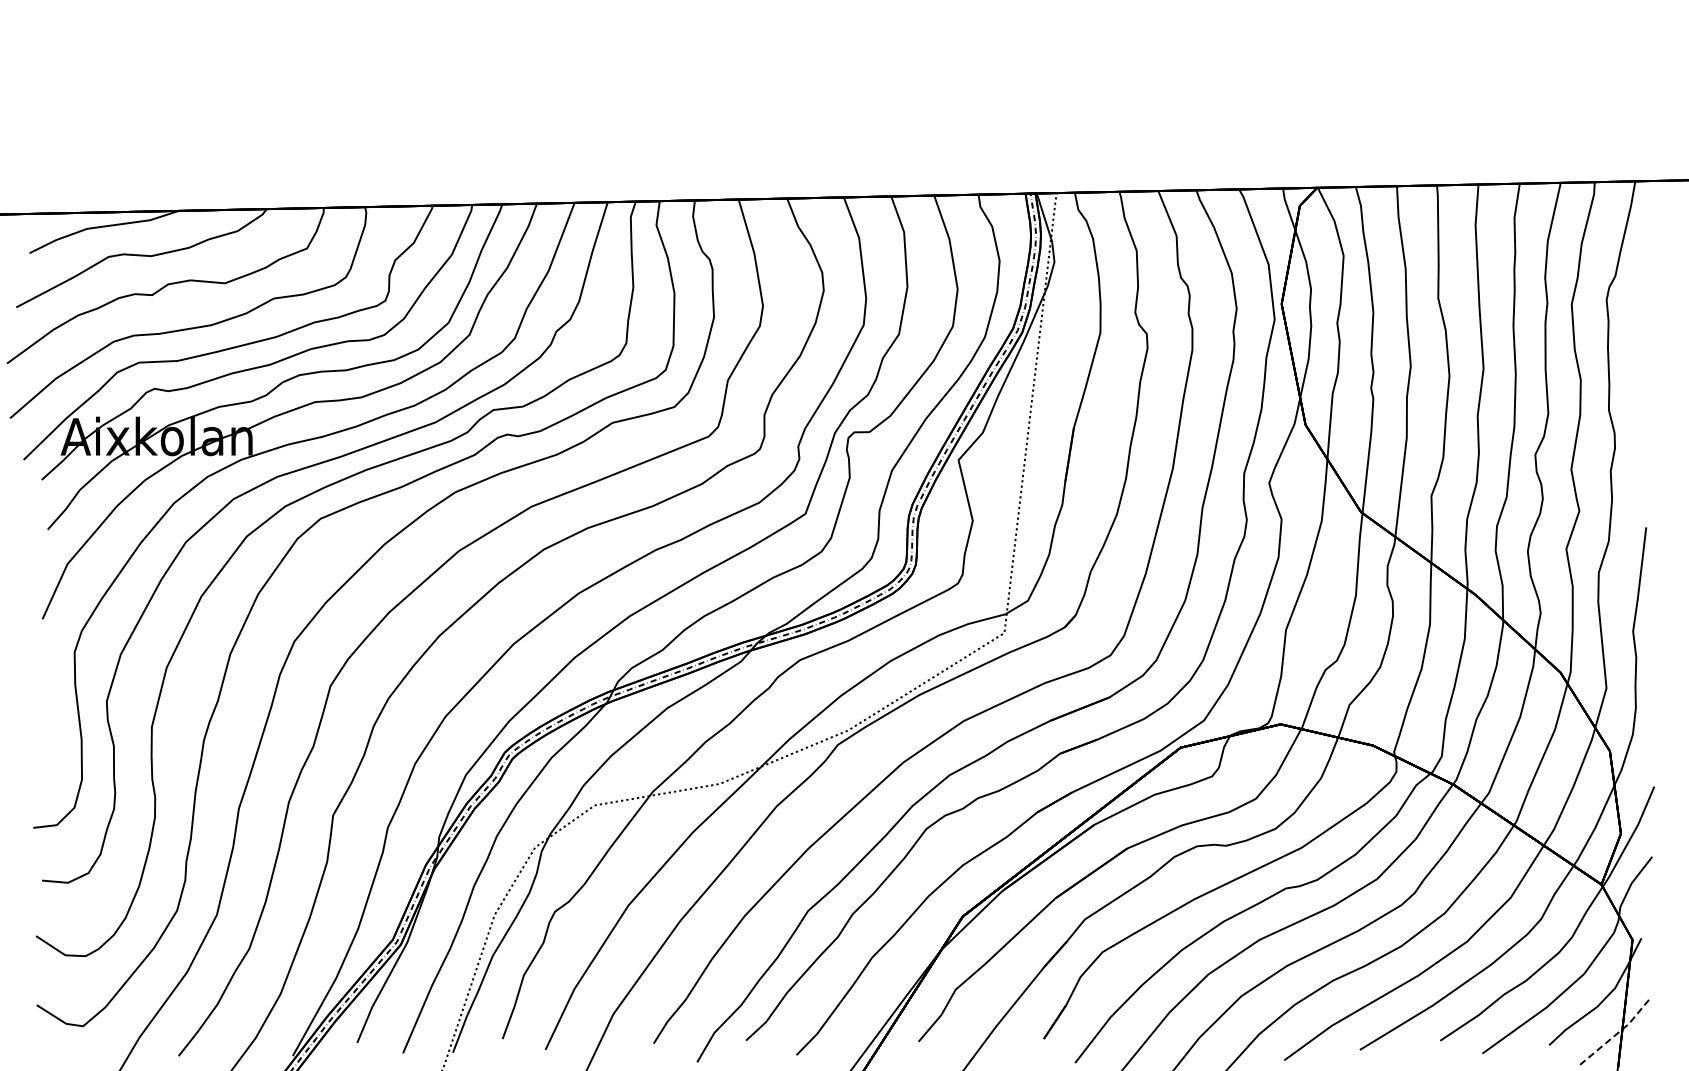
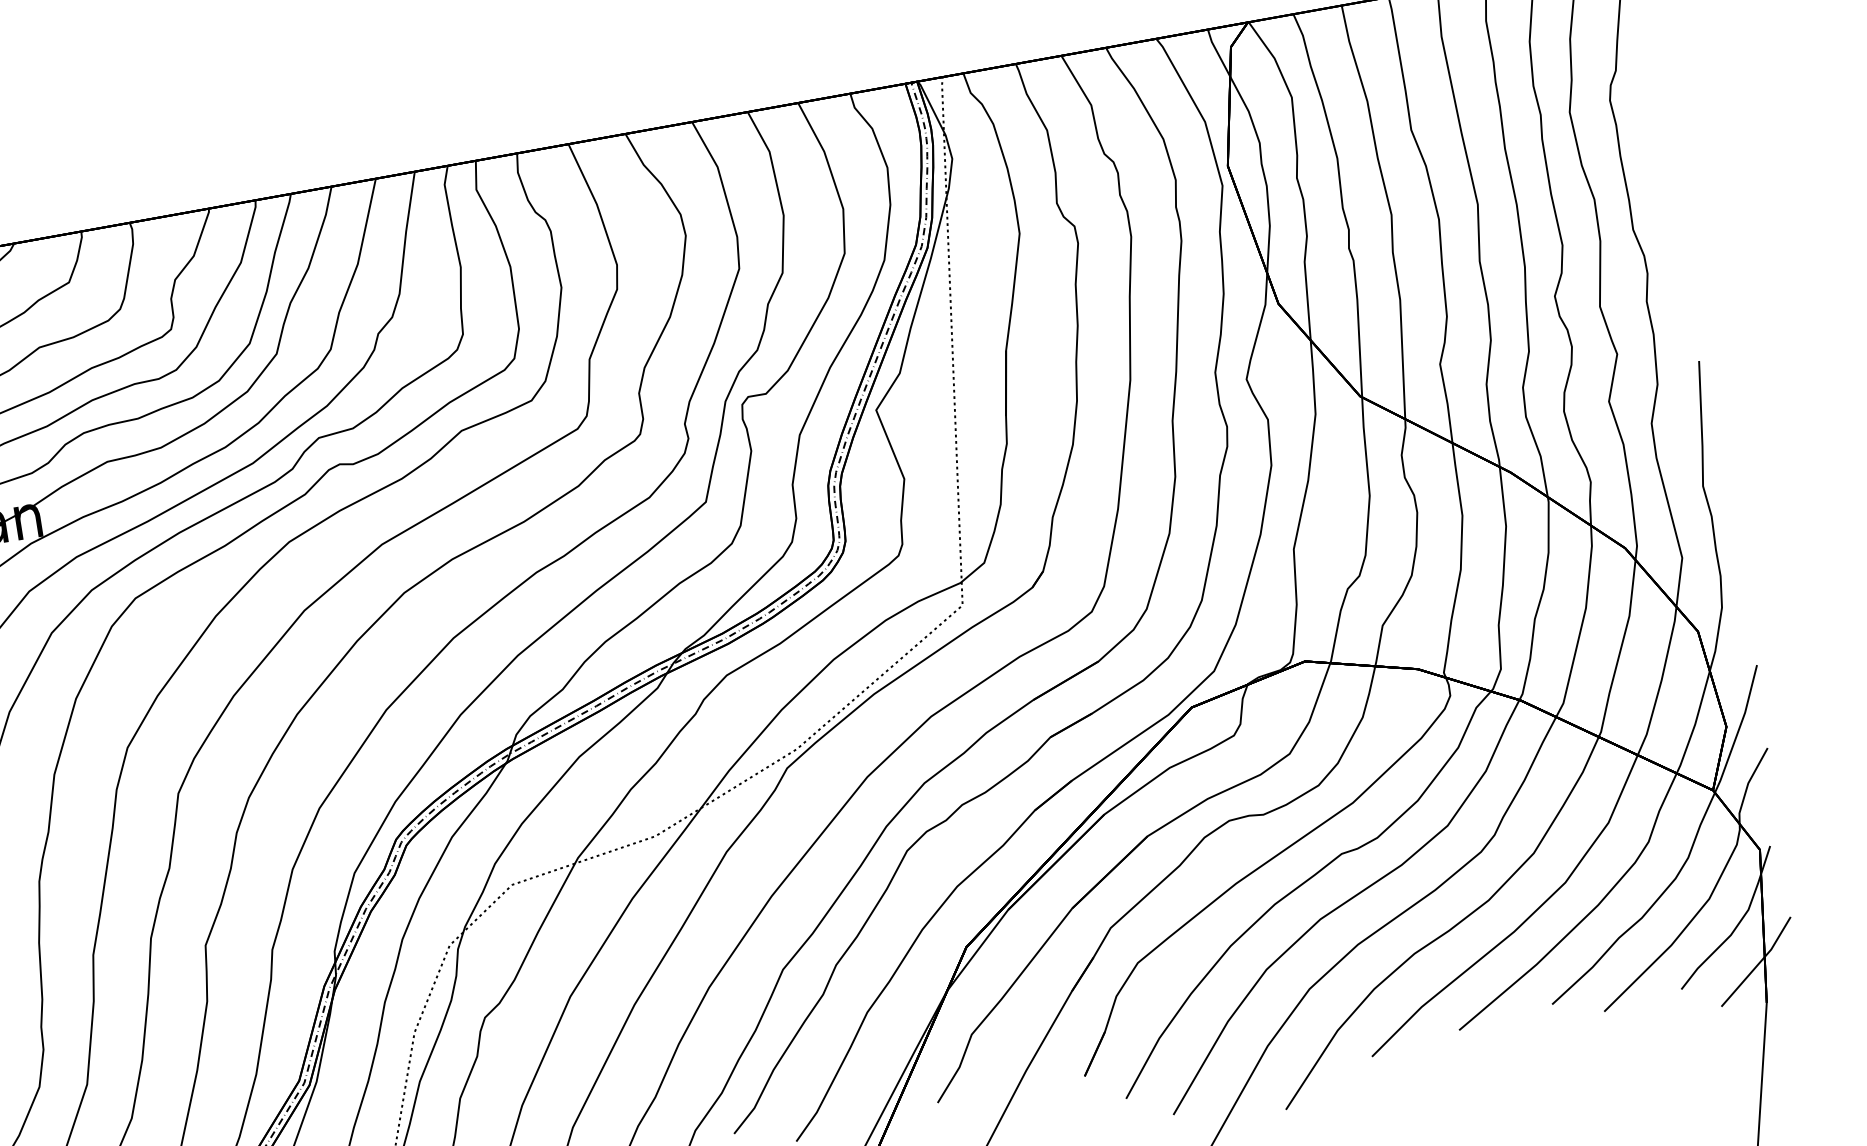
line: (1617, 1033) -> (1759, 962), dashed -> solid

